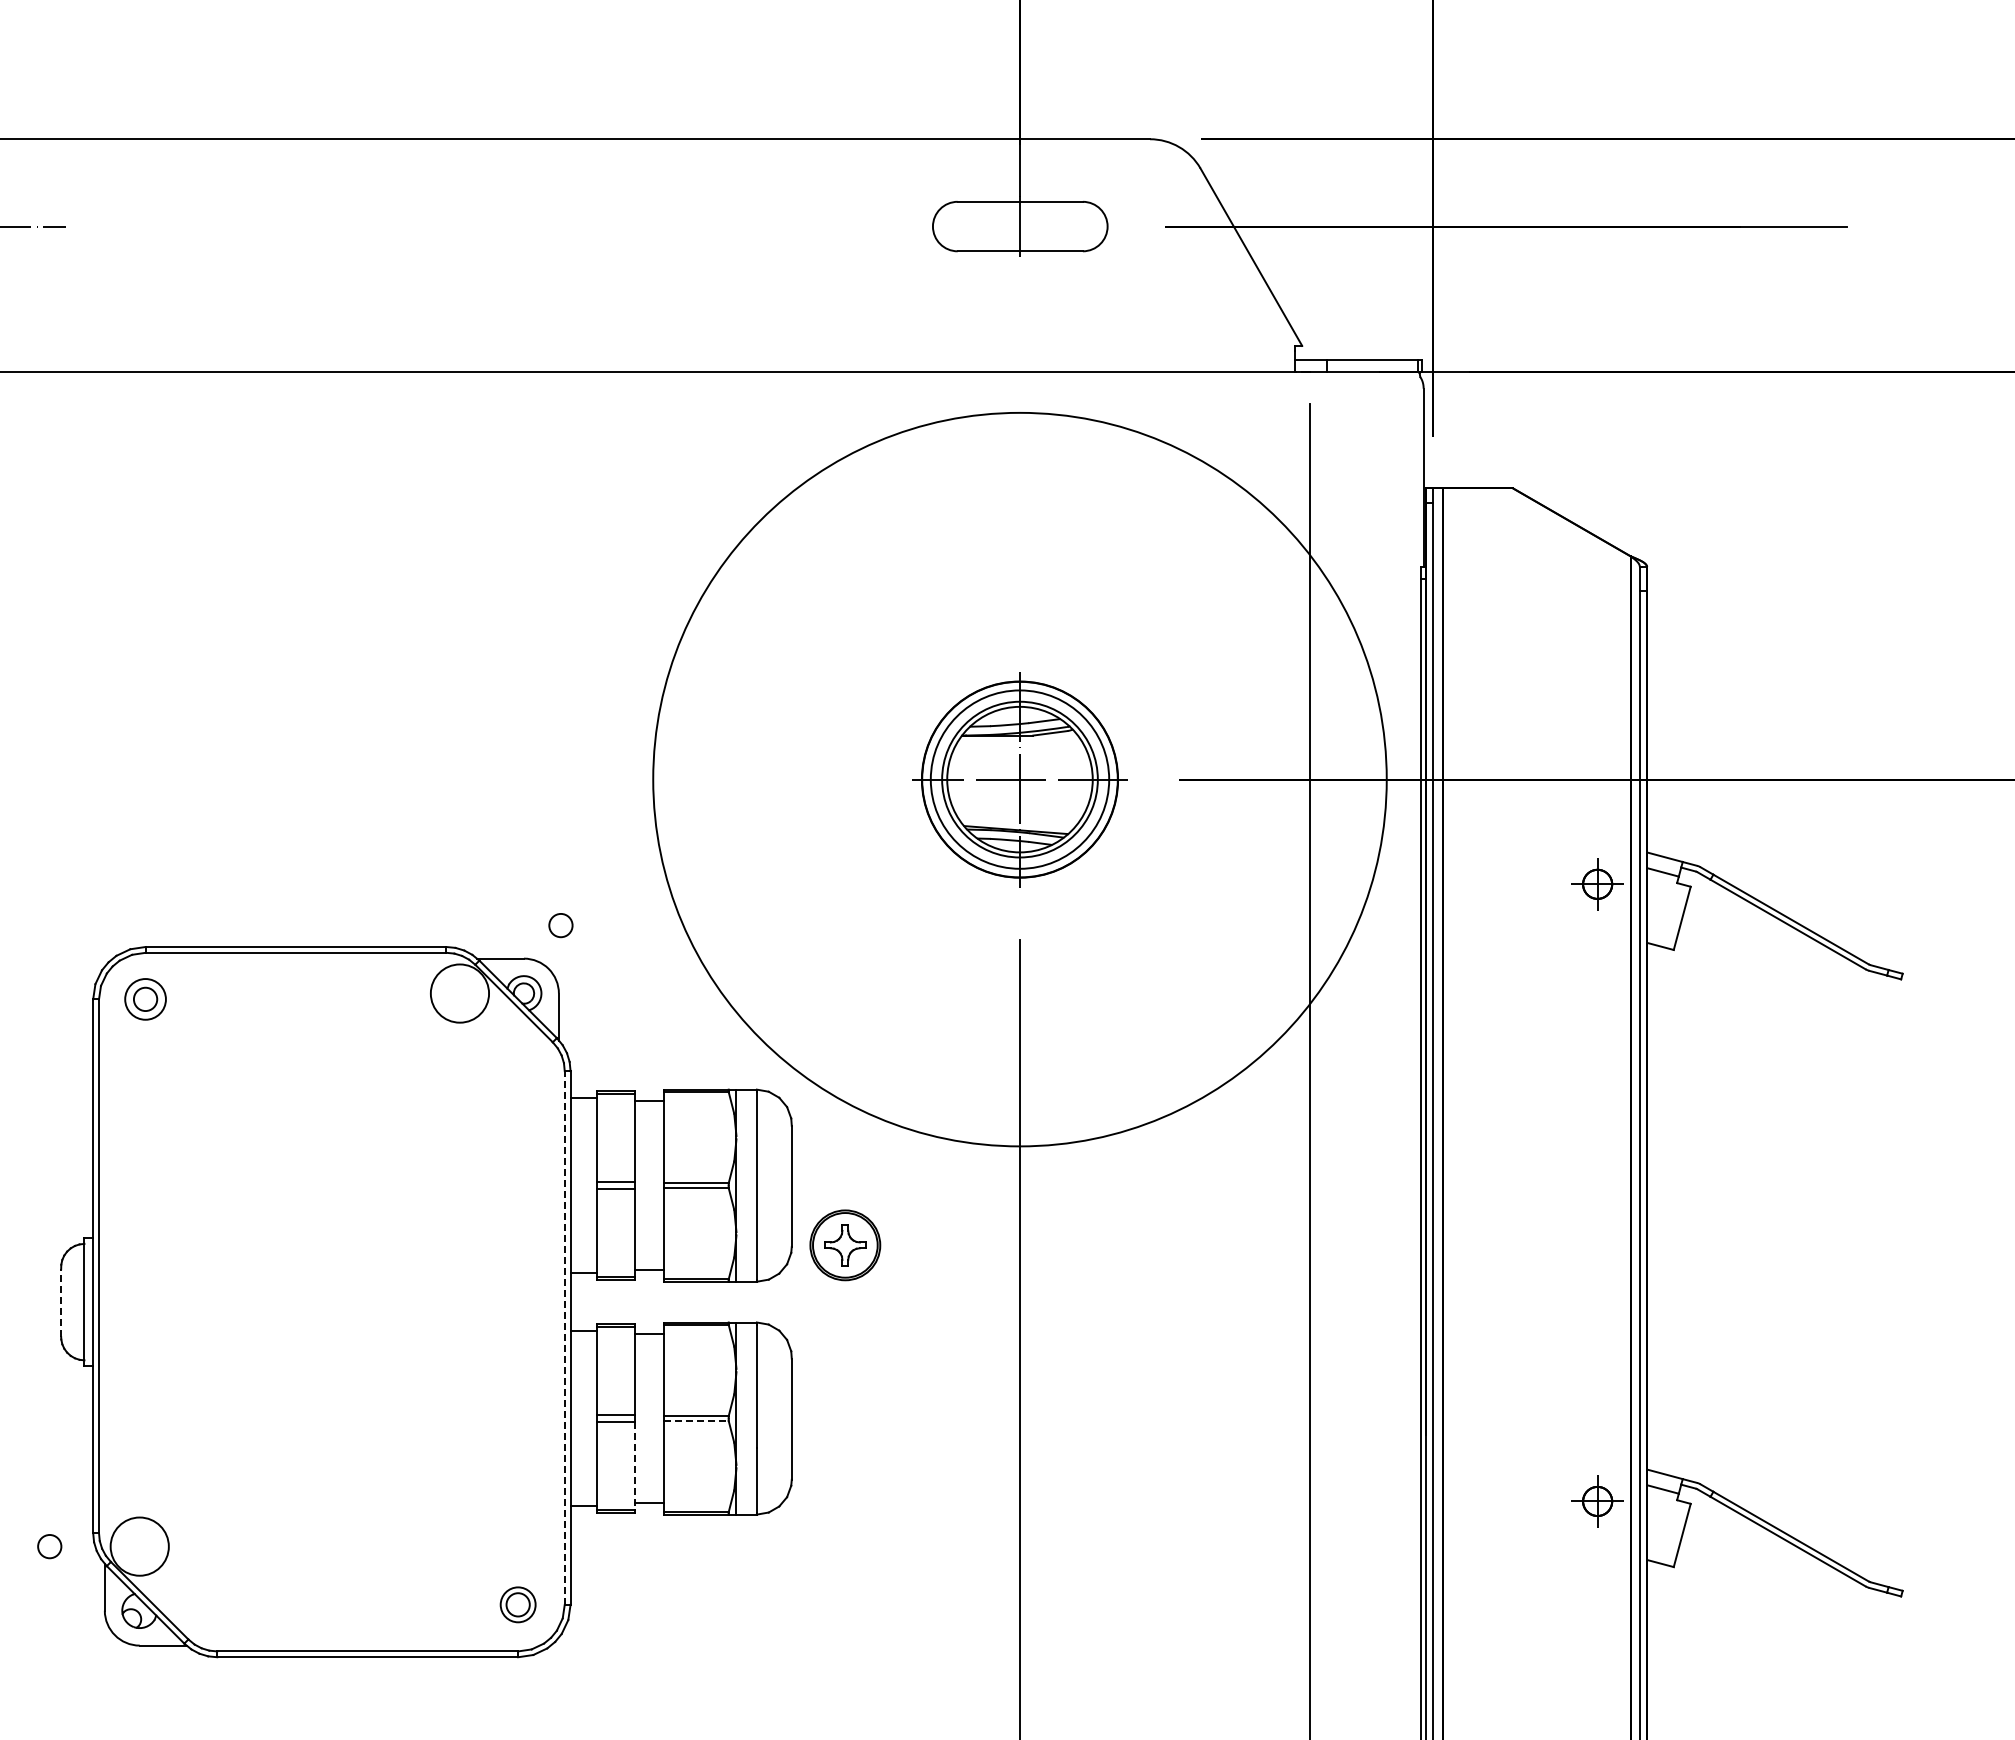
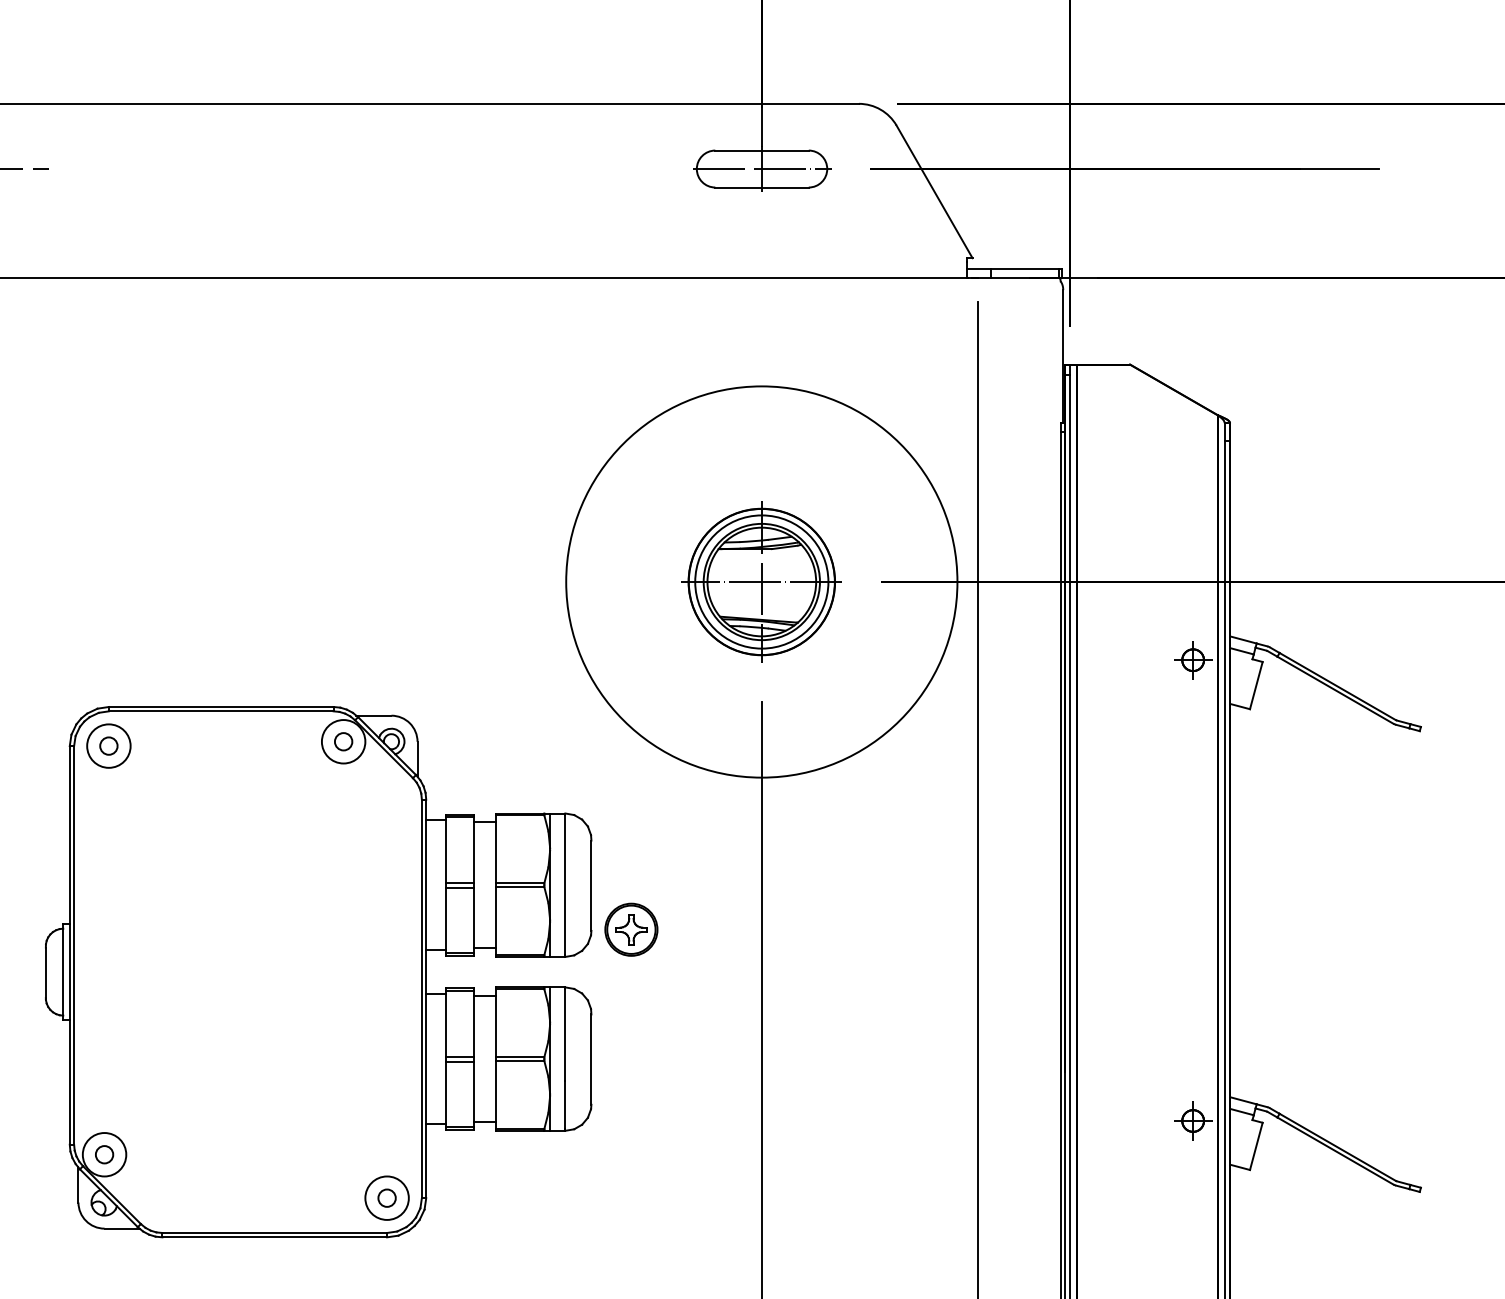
line: (1020, 226) -> (762, 168), added
circle: (1019, 779) -> (761, 581), size x0.71
circle: (560, 925) -> (343, 741), moved
circle: (145, 999) -> (108, 746), size x1.43
line: (61, 1303) -> (46, 973), dashed -> solid
line: (564, 1337) -> (421, 998), dashed -> solid
line: (696, 1421) -> (520, 1061), dashed -> solid
line: (634, 1466) -> (473, 1094), dashed -> solid
circle: (49, 1546) -> (104, 1154), moved
circle: (518, 1604) -> (387, 1197), size x1.67

